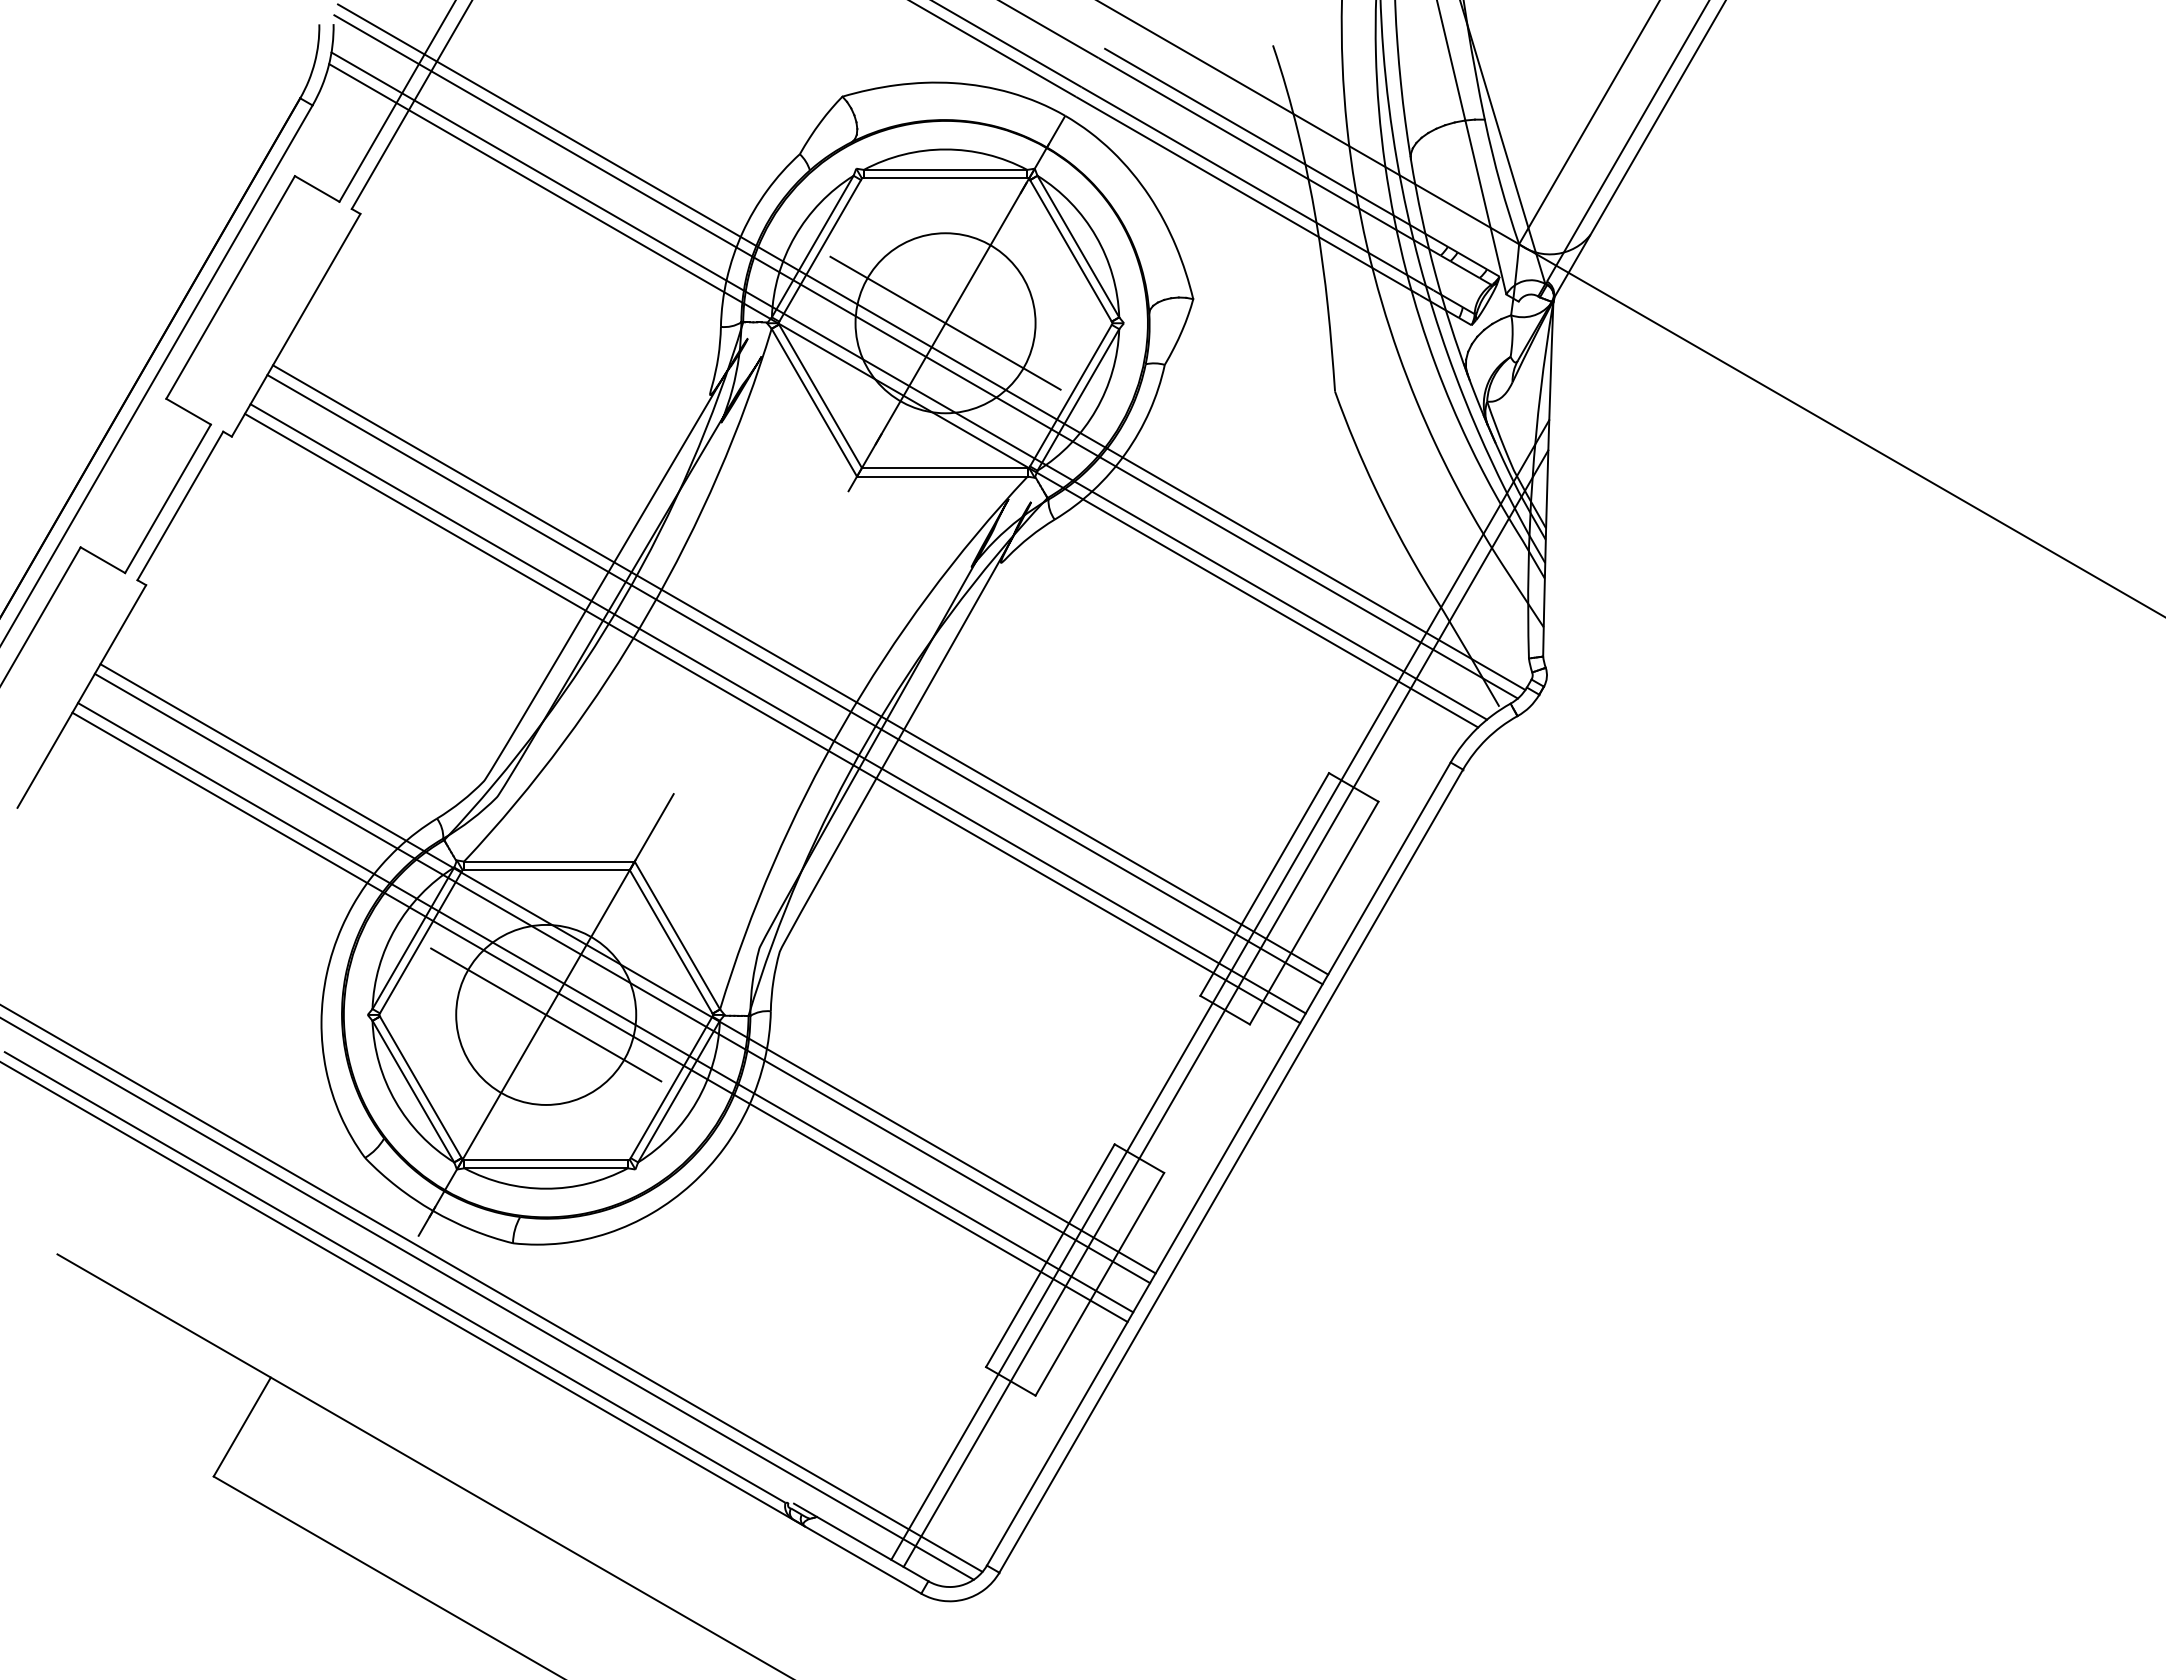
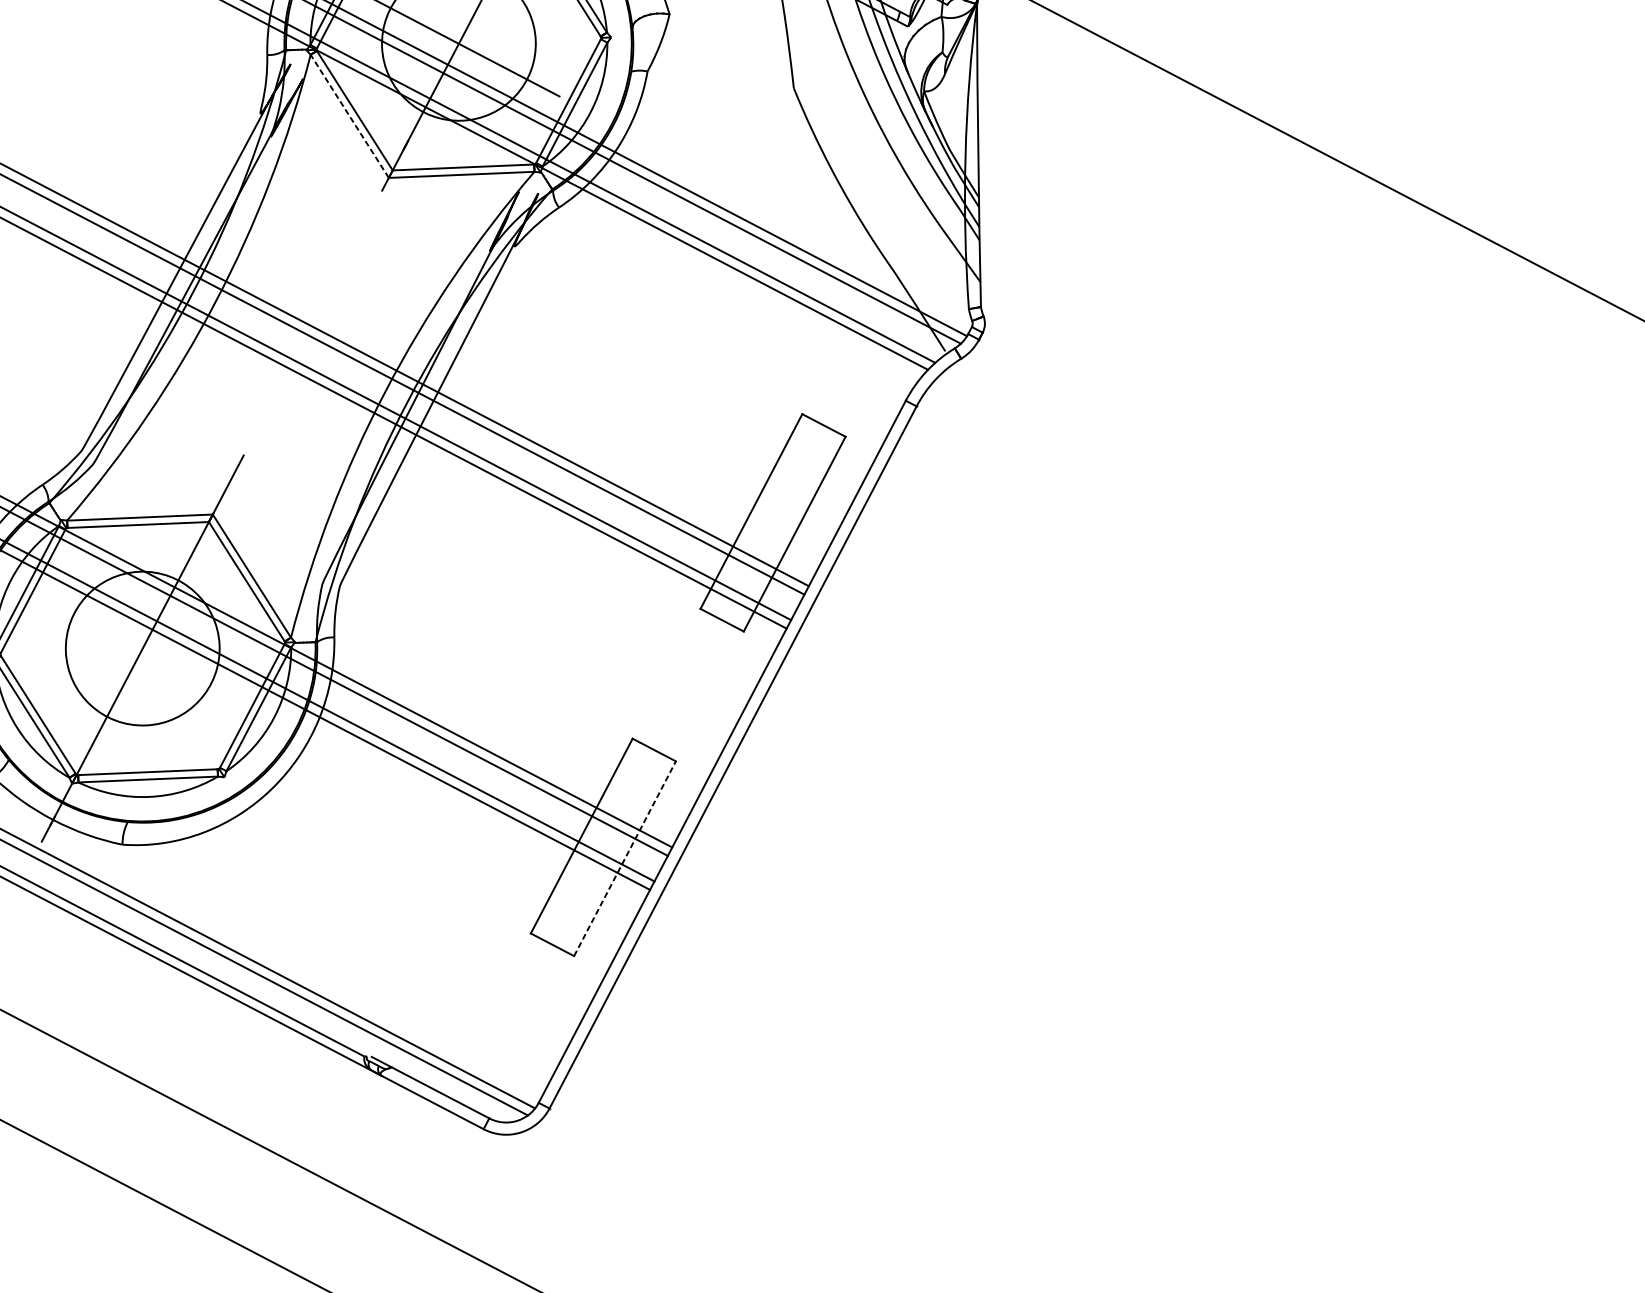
line: (814, 402) -> (349, 116), solid -> dashed
line: (1220, 989) -> (717, 602), removed
line: (1225, 1008) -> (722, 618), removed
line: (546, 1014) -> (142, 648), removed
line: (1099, 1284) -> (624, 858), solid -> dashed

